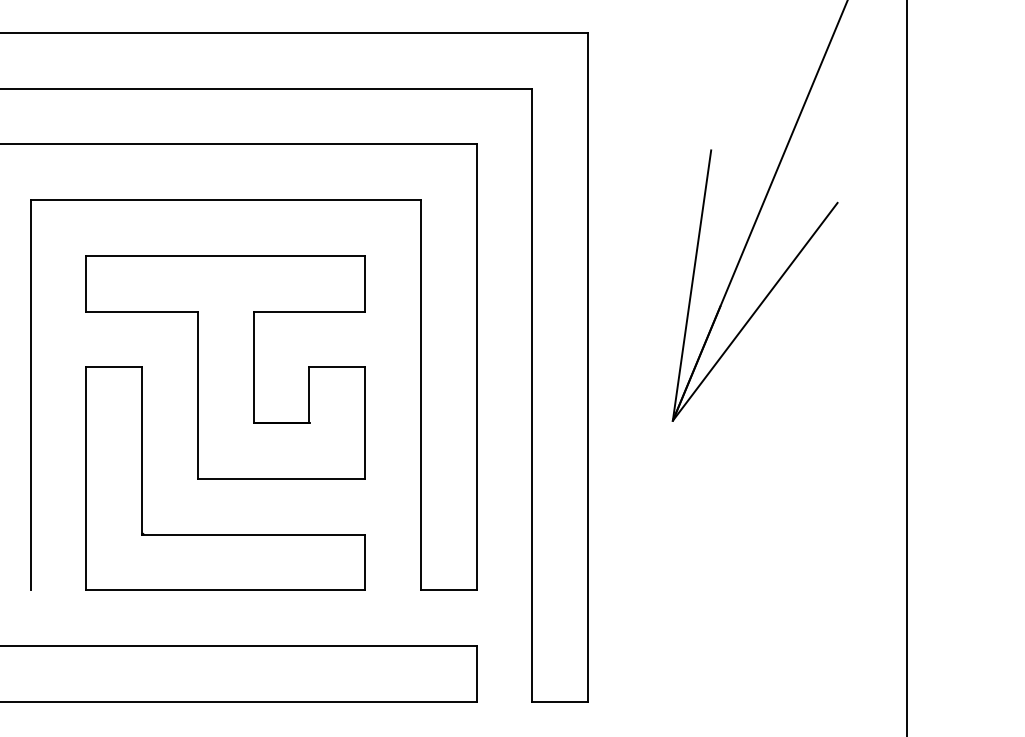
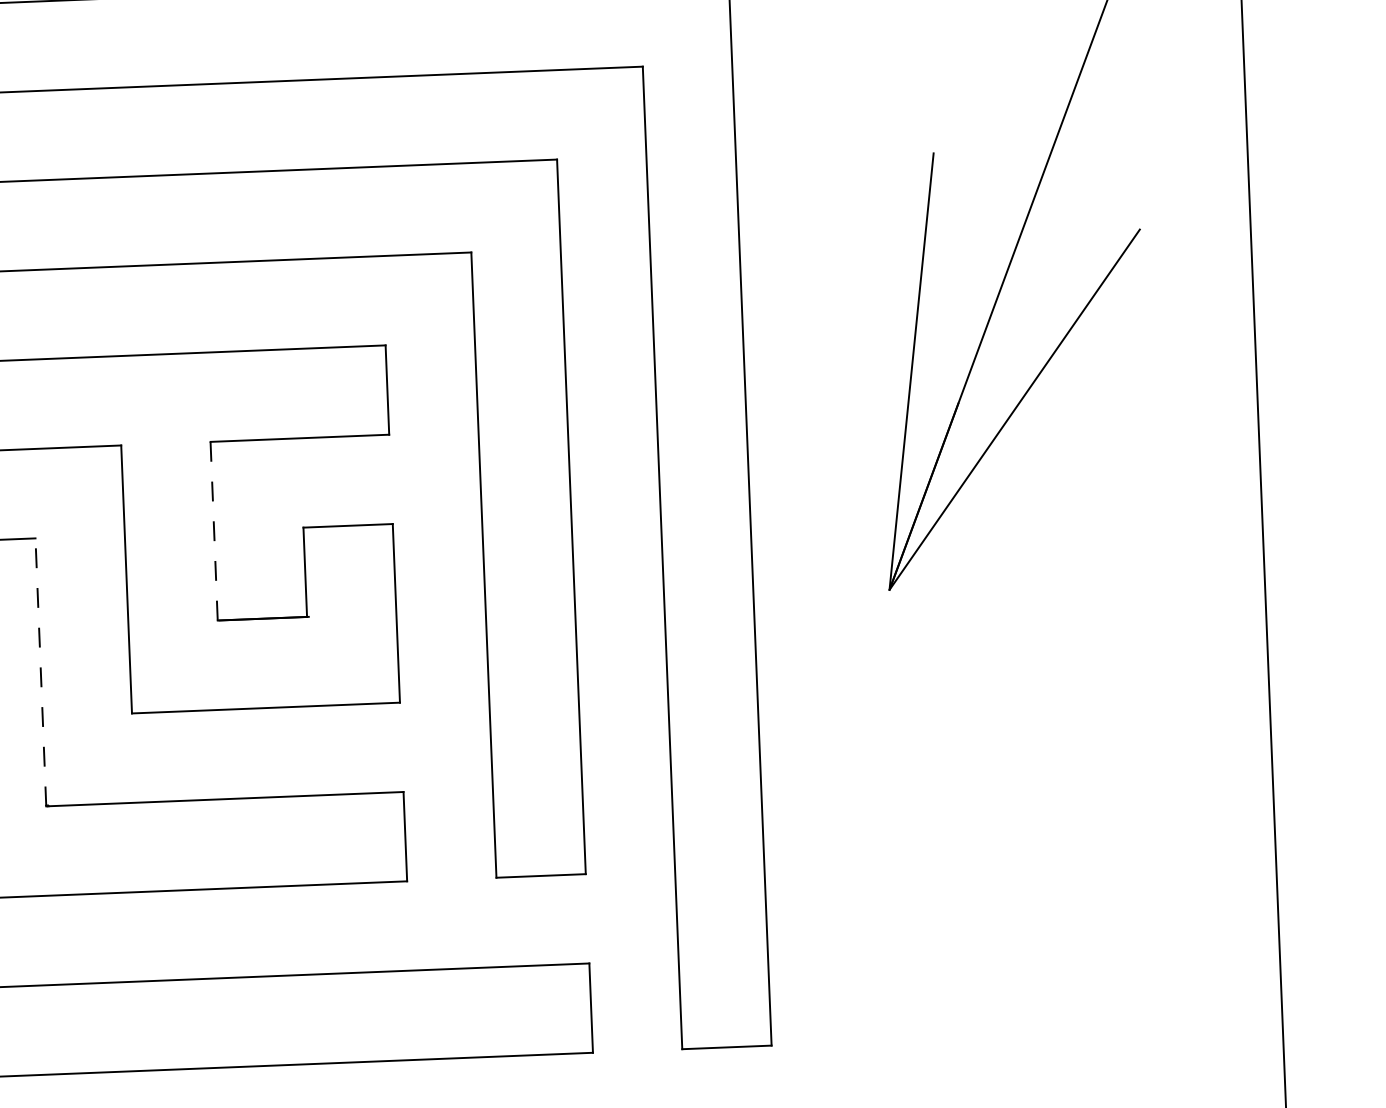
line: (253, 367) -> (213, 531), solid -> dashed
line: (142, 450) -> (41, 671), solid -> dashed

